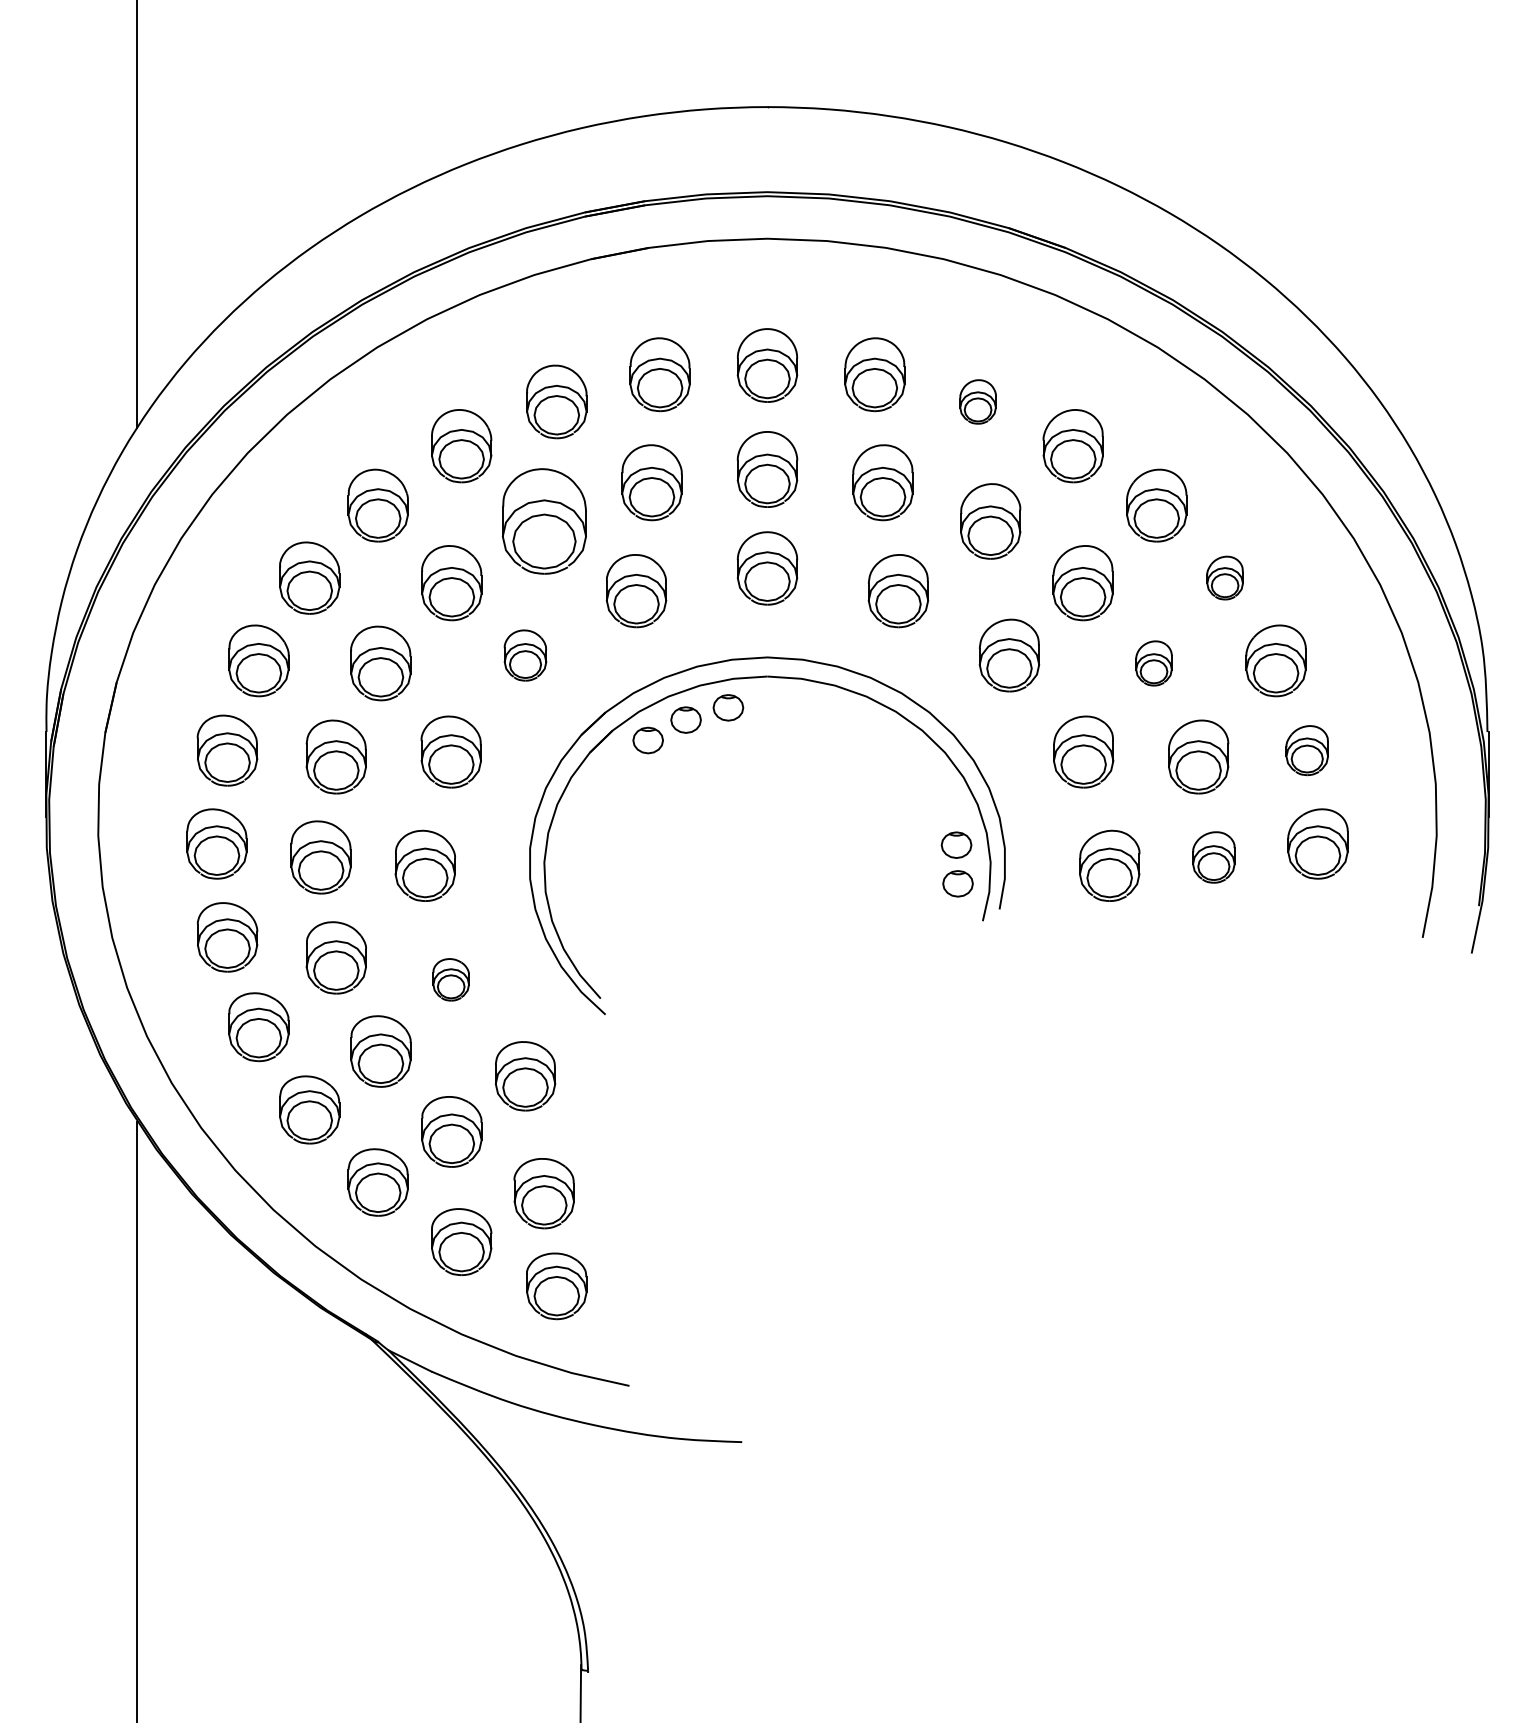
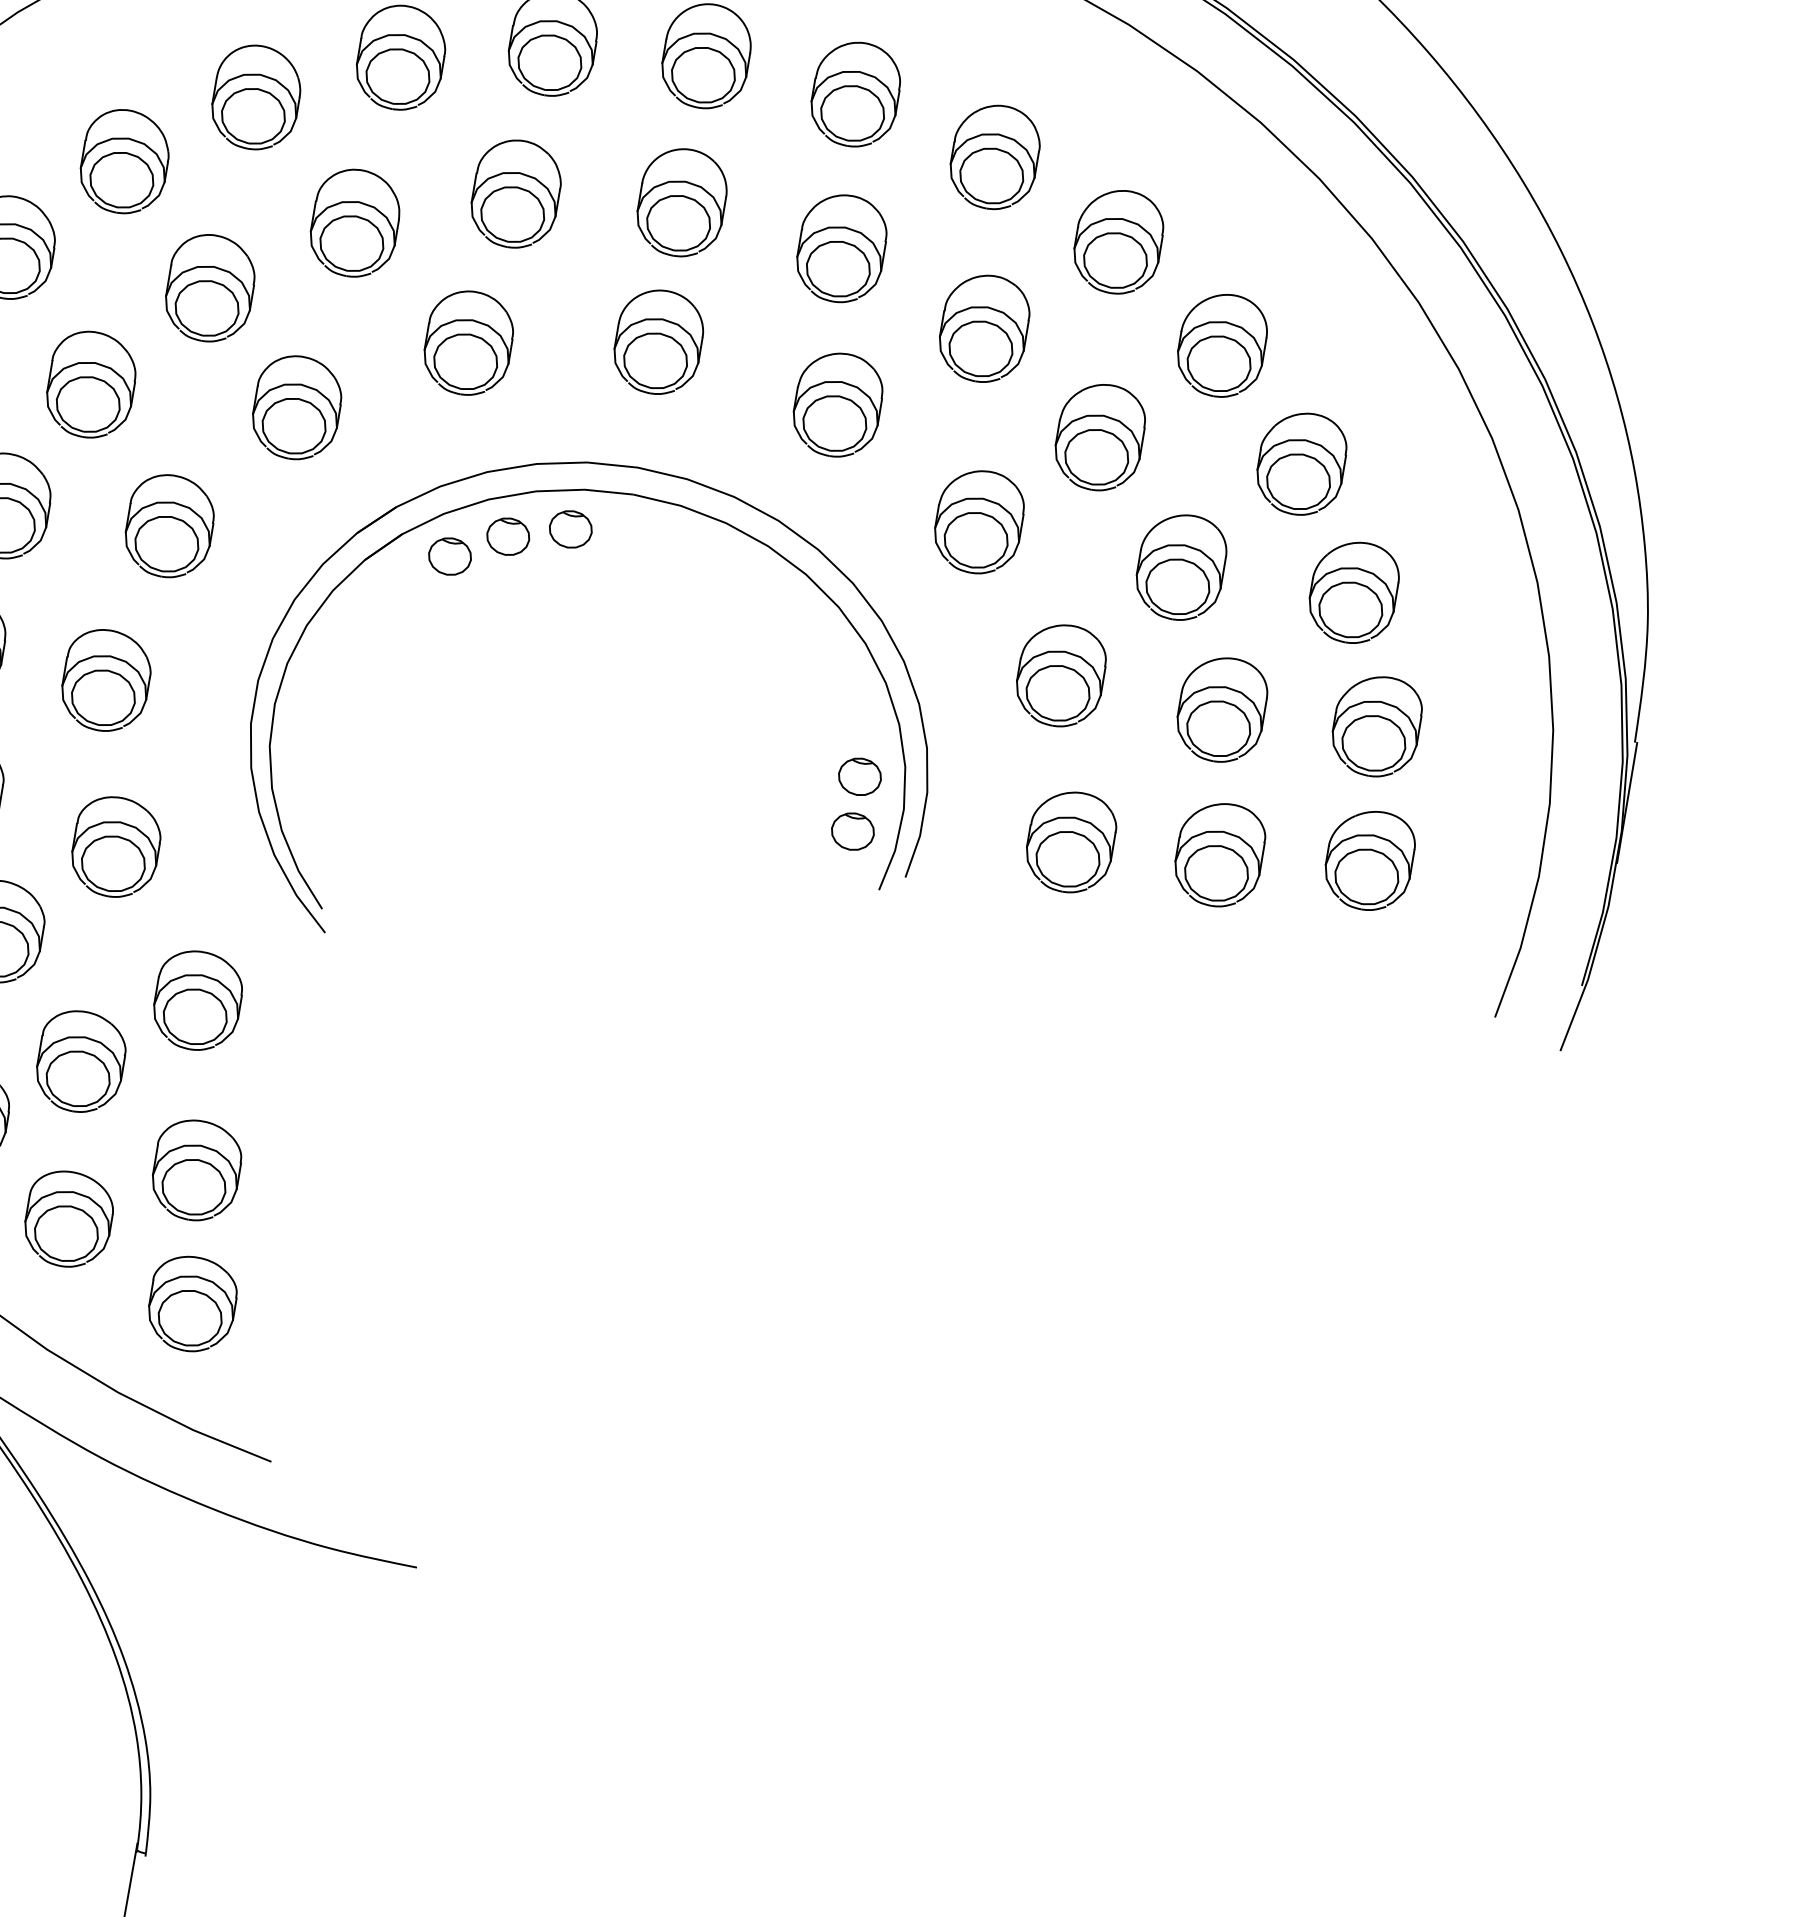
part: (977, 401) -> (994, 156), size x1.67
part: (543, 521) -> (354, 223), size x0.71
part: (1224, 577) -> (1300, 462), size x1.67
part: (525, 655) -> (297, 407), size x1.43
part: (1153, 663) -> (1180, 567), size x1.67
part: (1306, 750) -> (1375, 725), size x1.43
part: (1213, 857) -> (1219, 854), size x1.43
part: (450, 979) -> (115, 846), size x1.67

